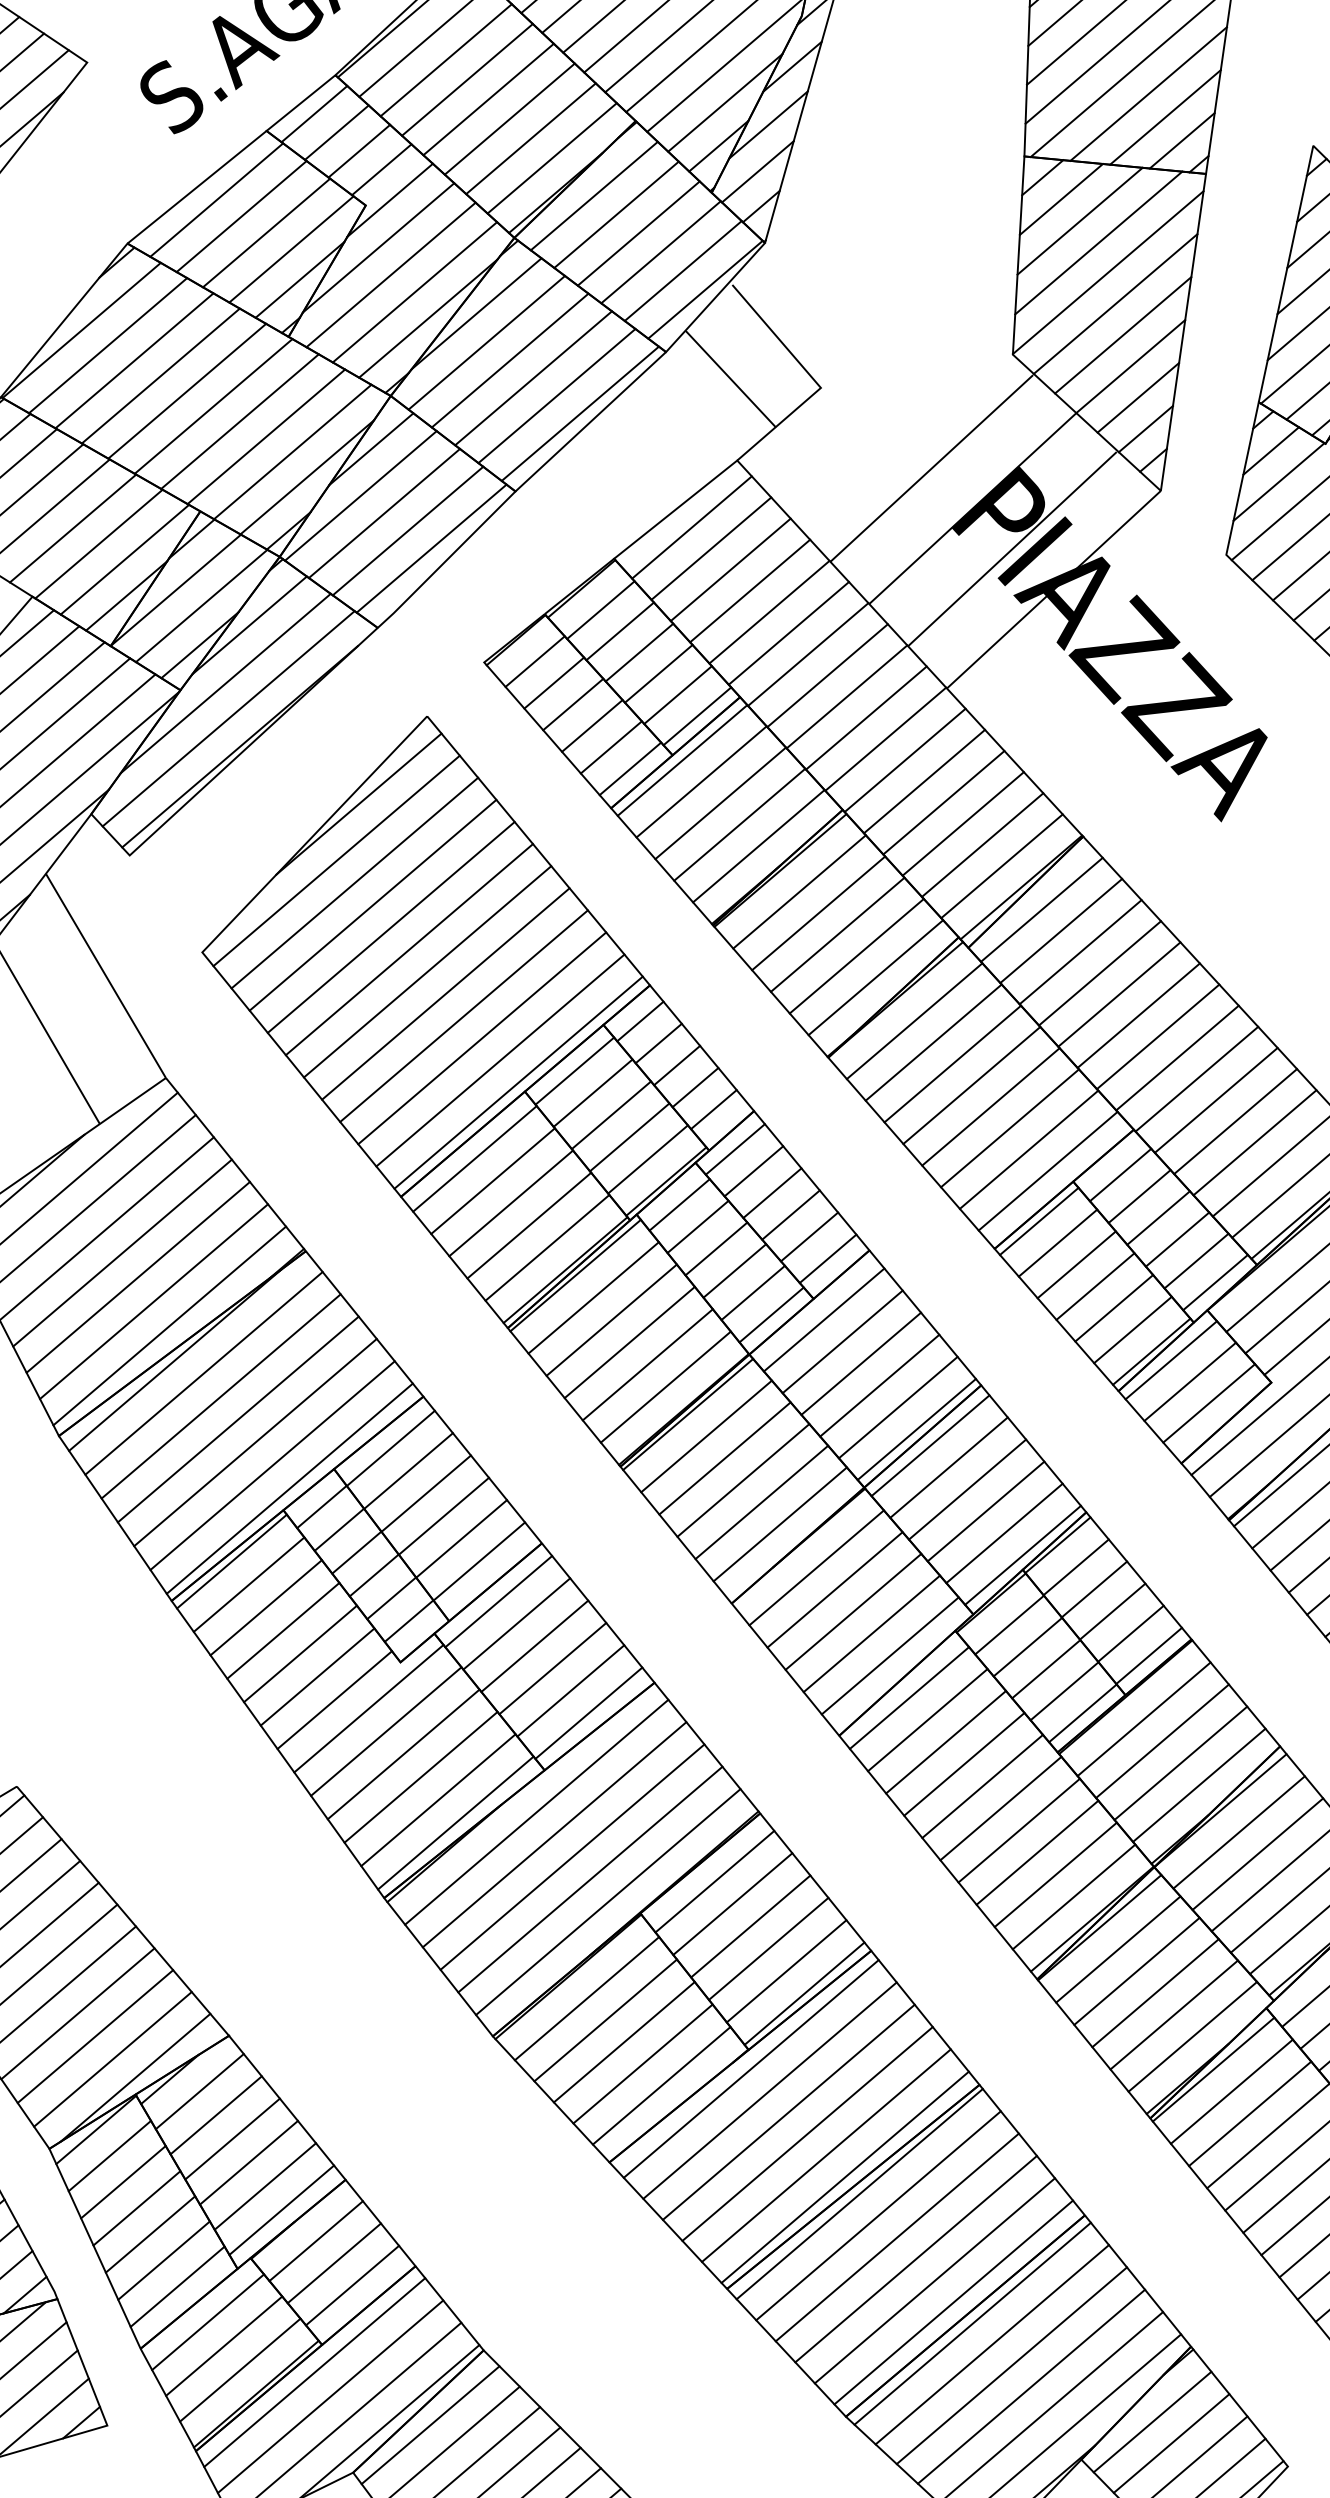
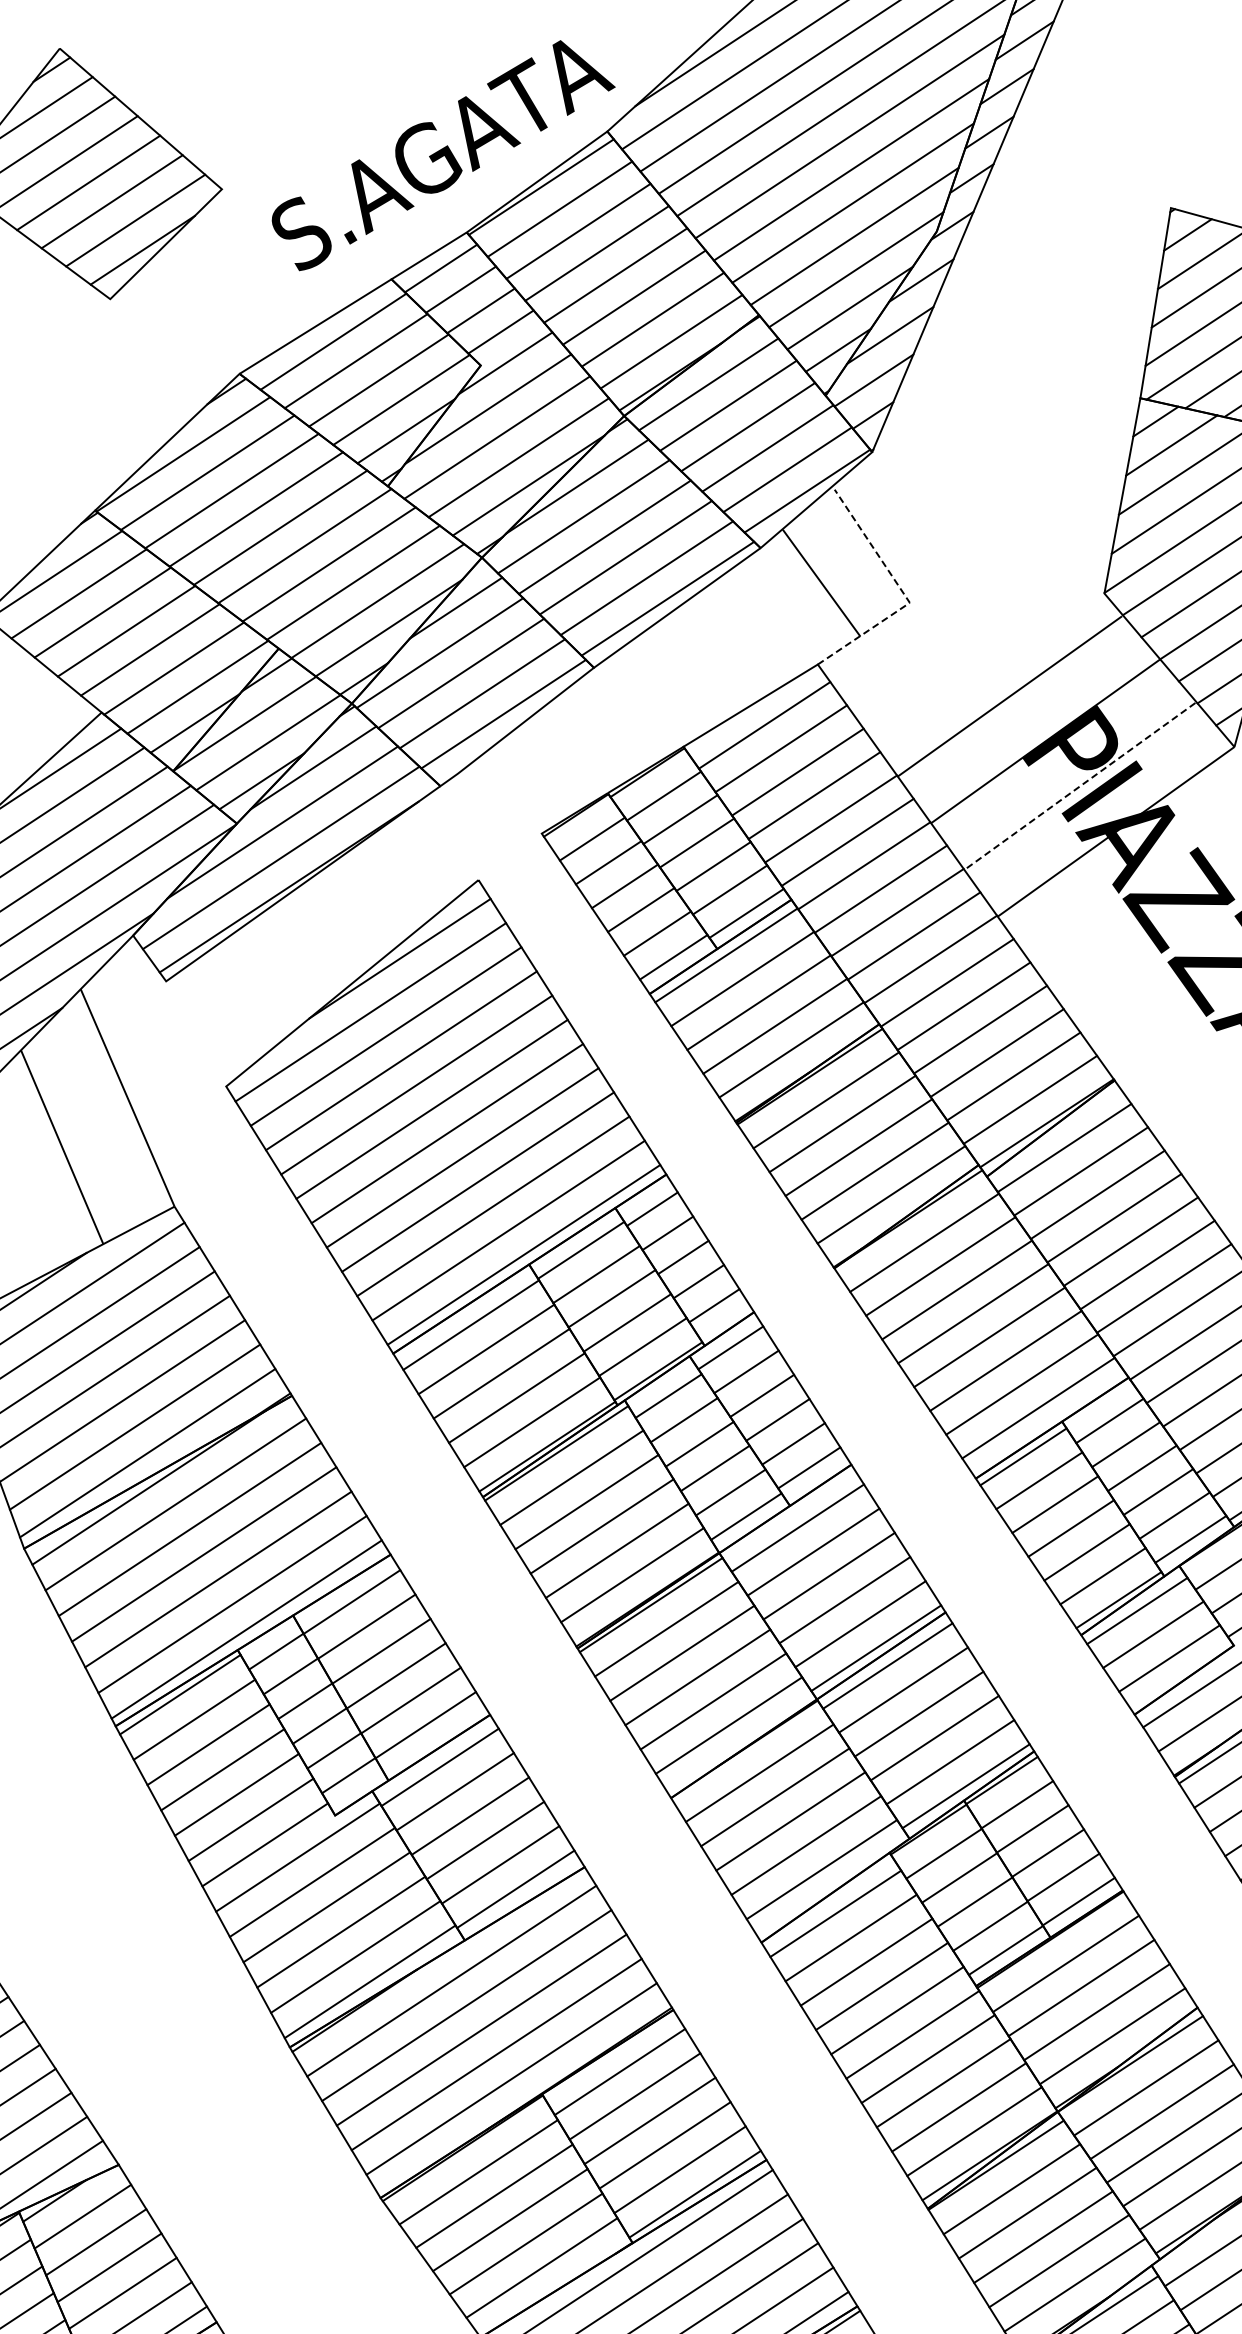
line: (813, 378) -> (903, 592), solid -> dashed
line: (1012, 549) -> (1079, 786), solid -> dashed

